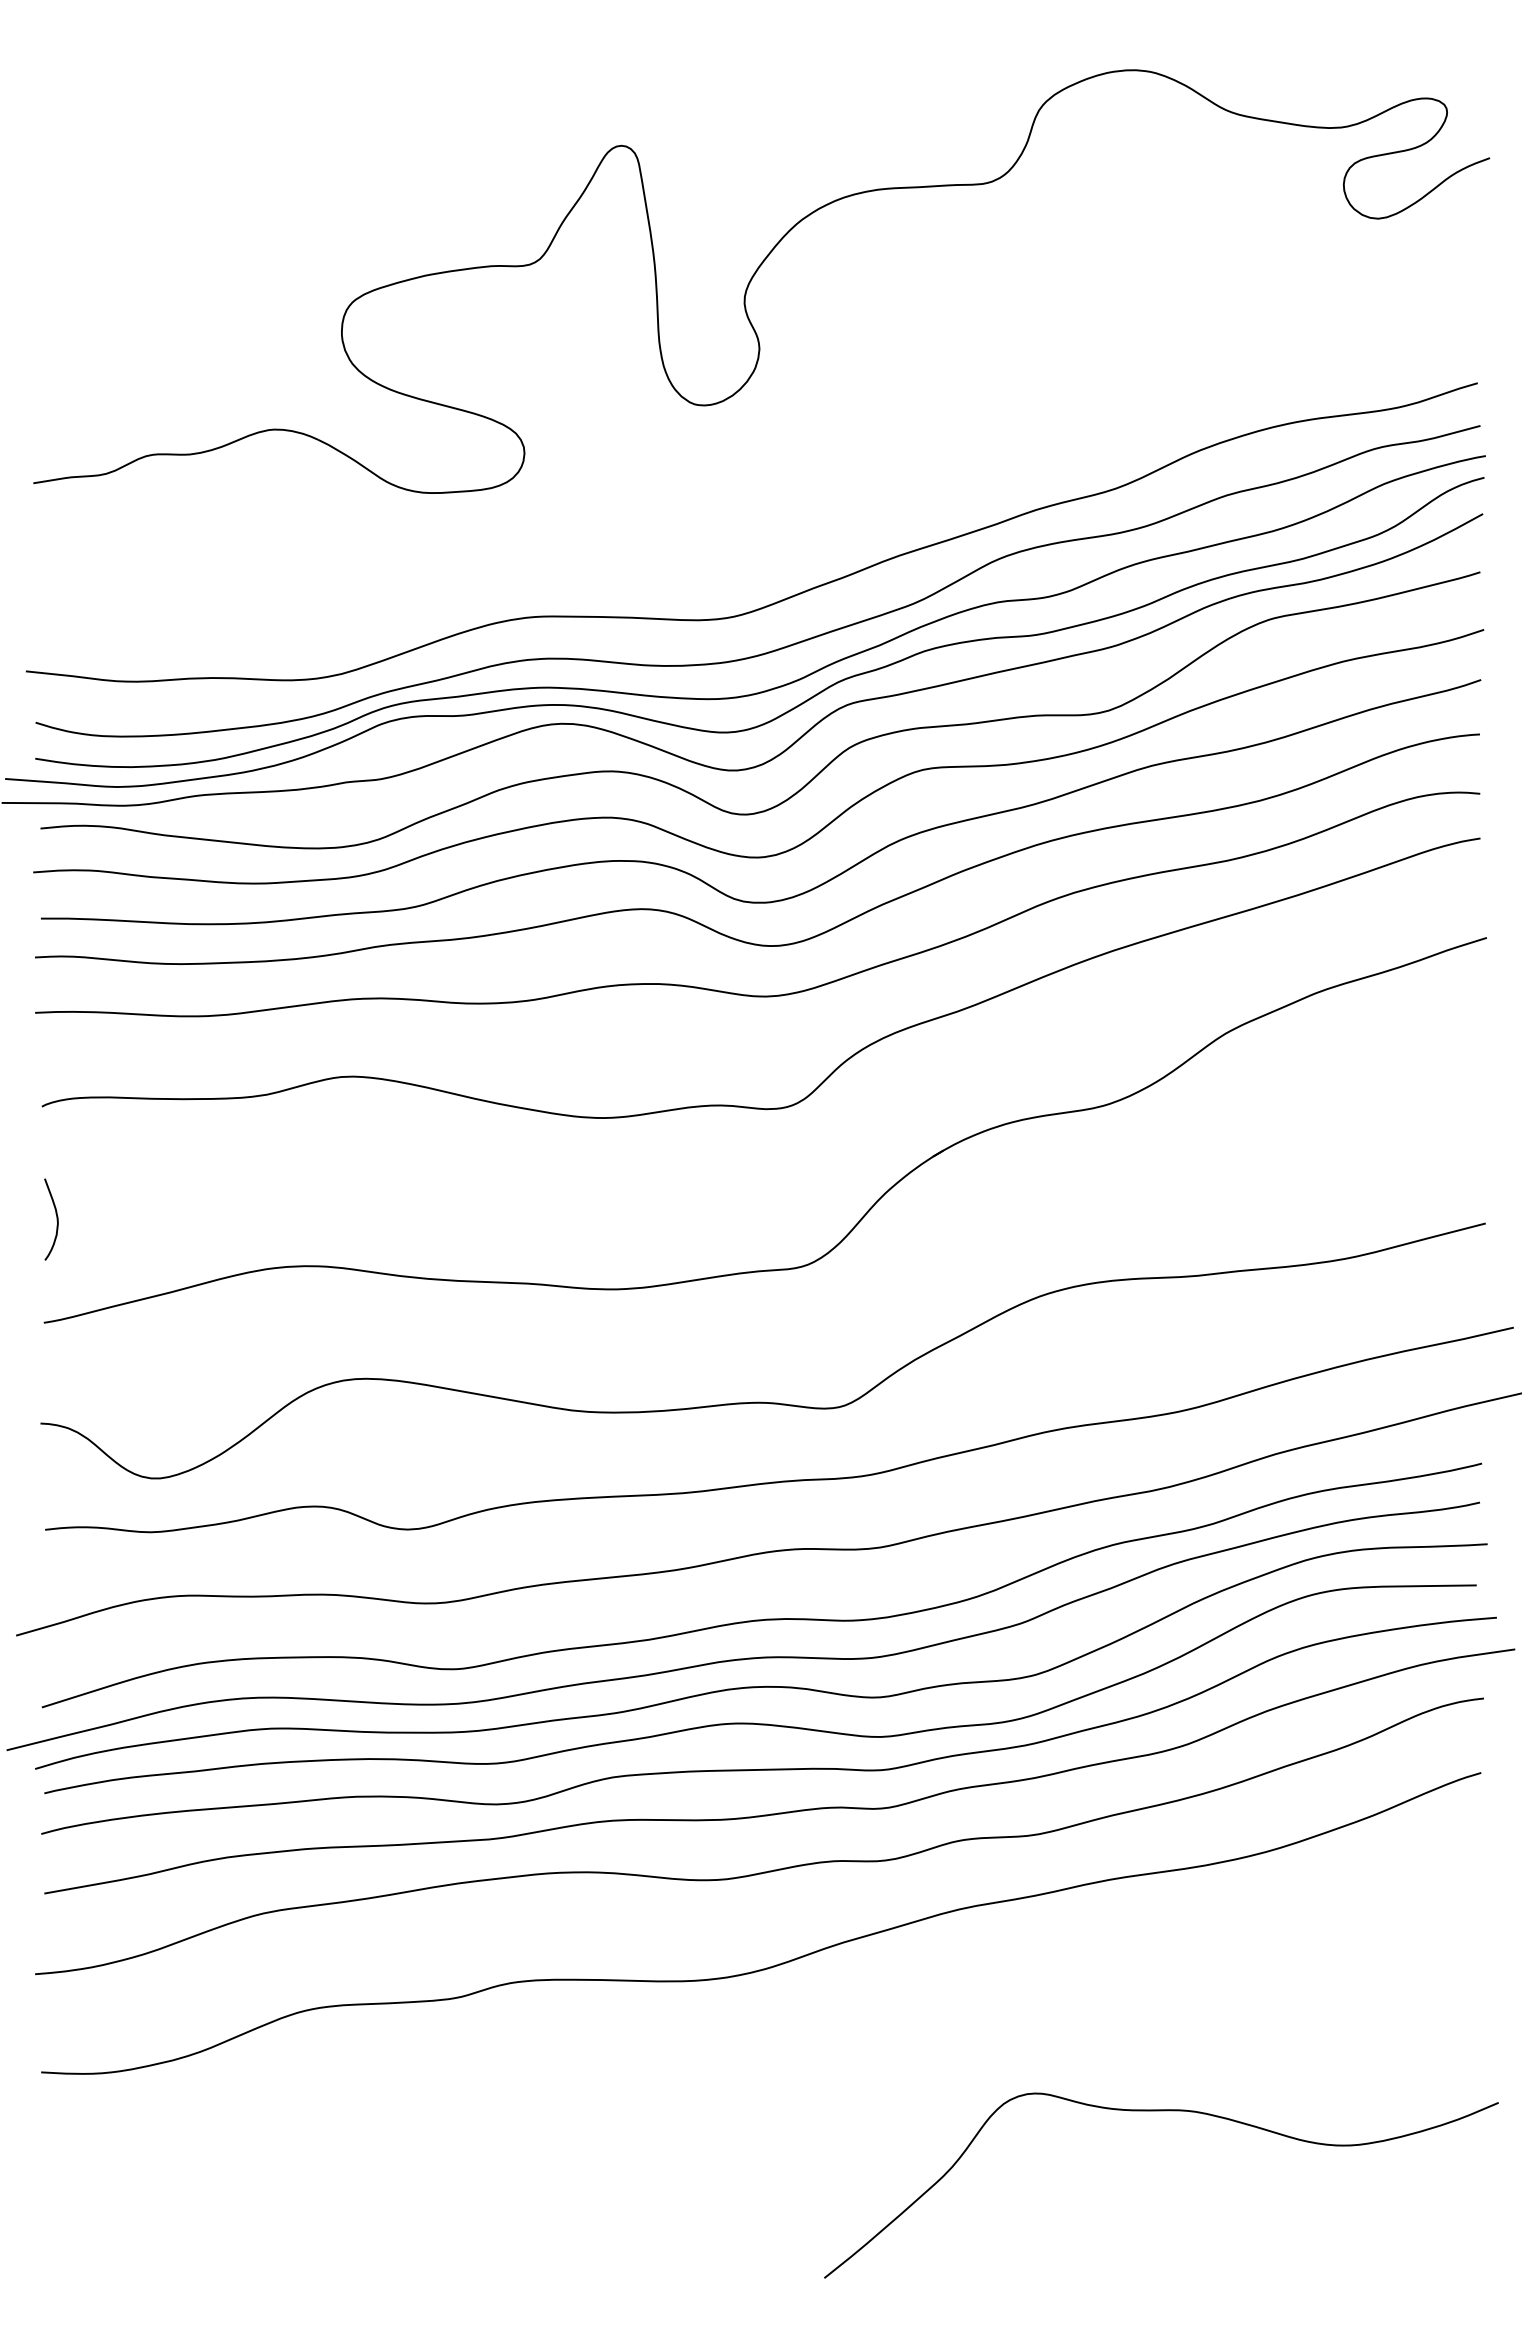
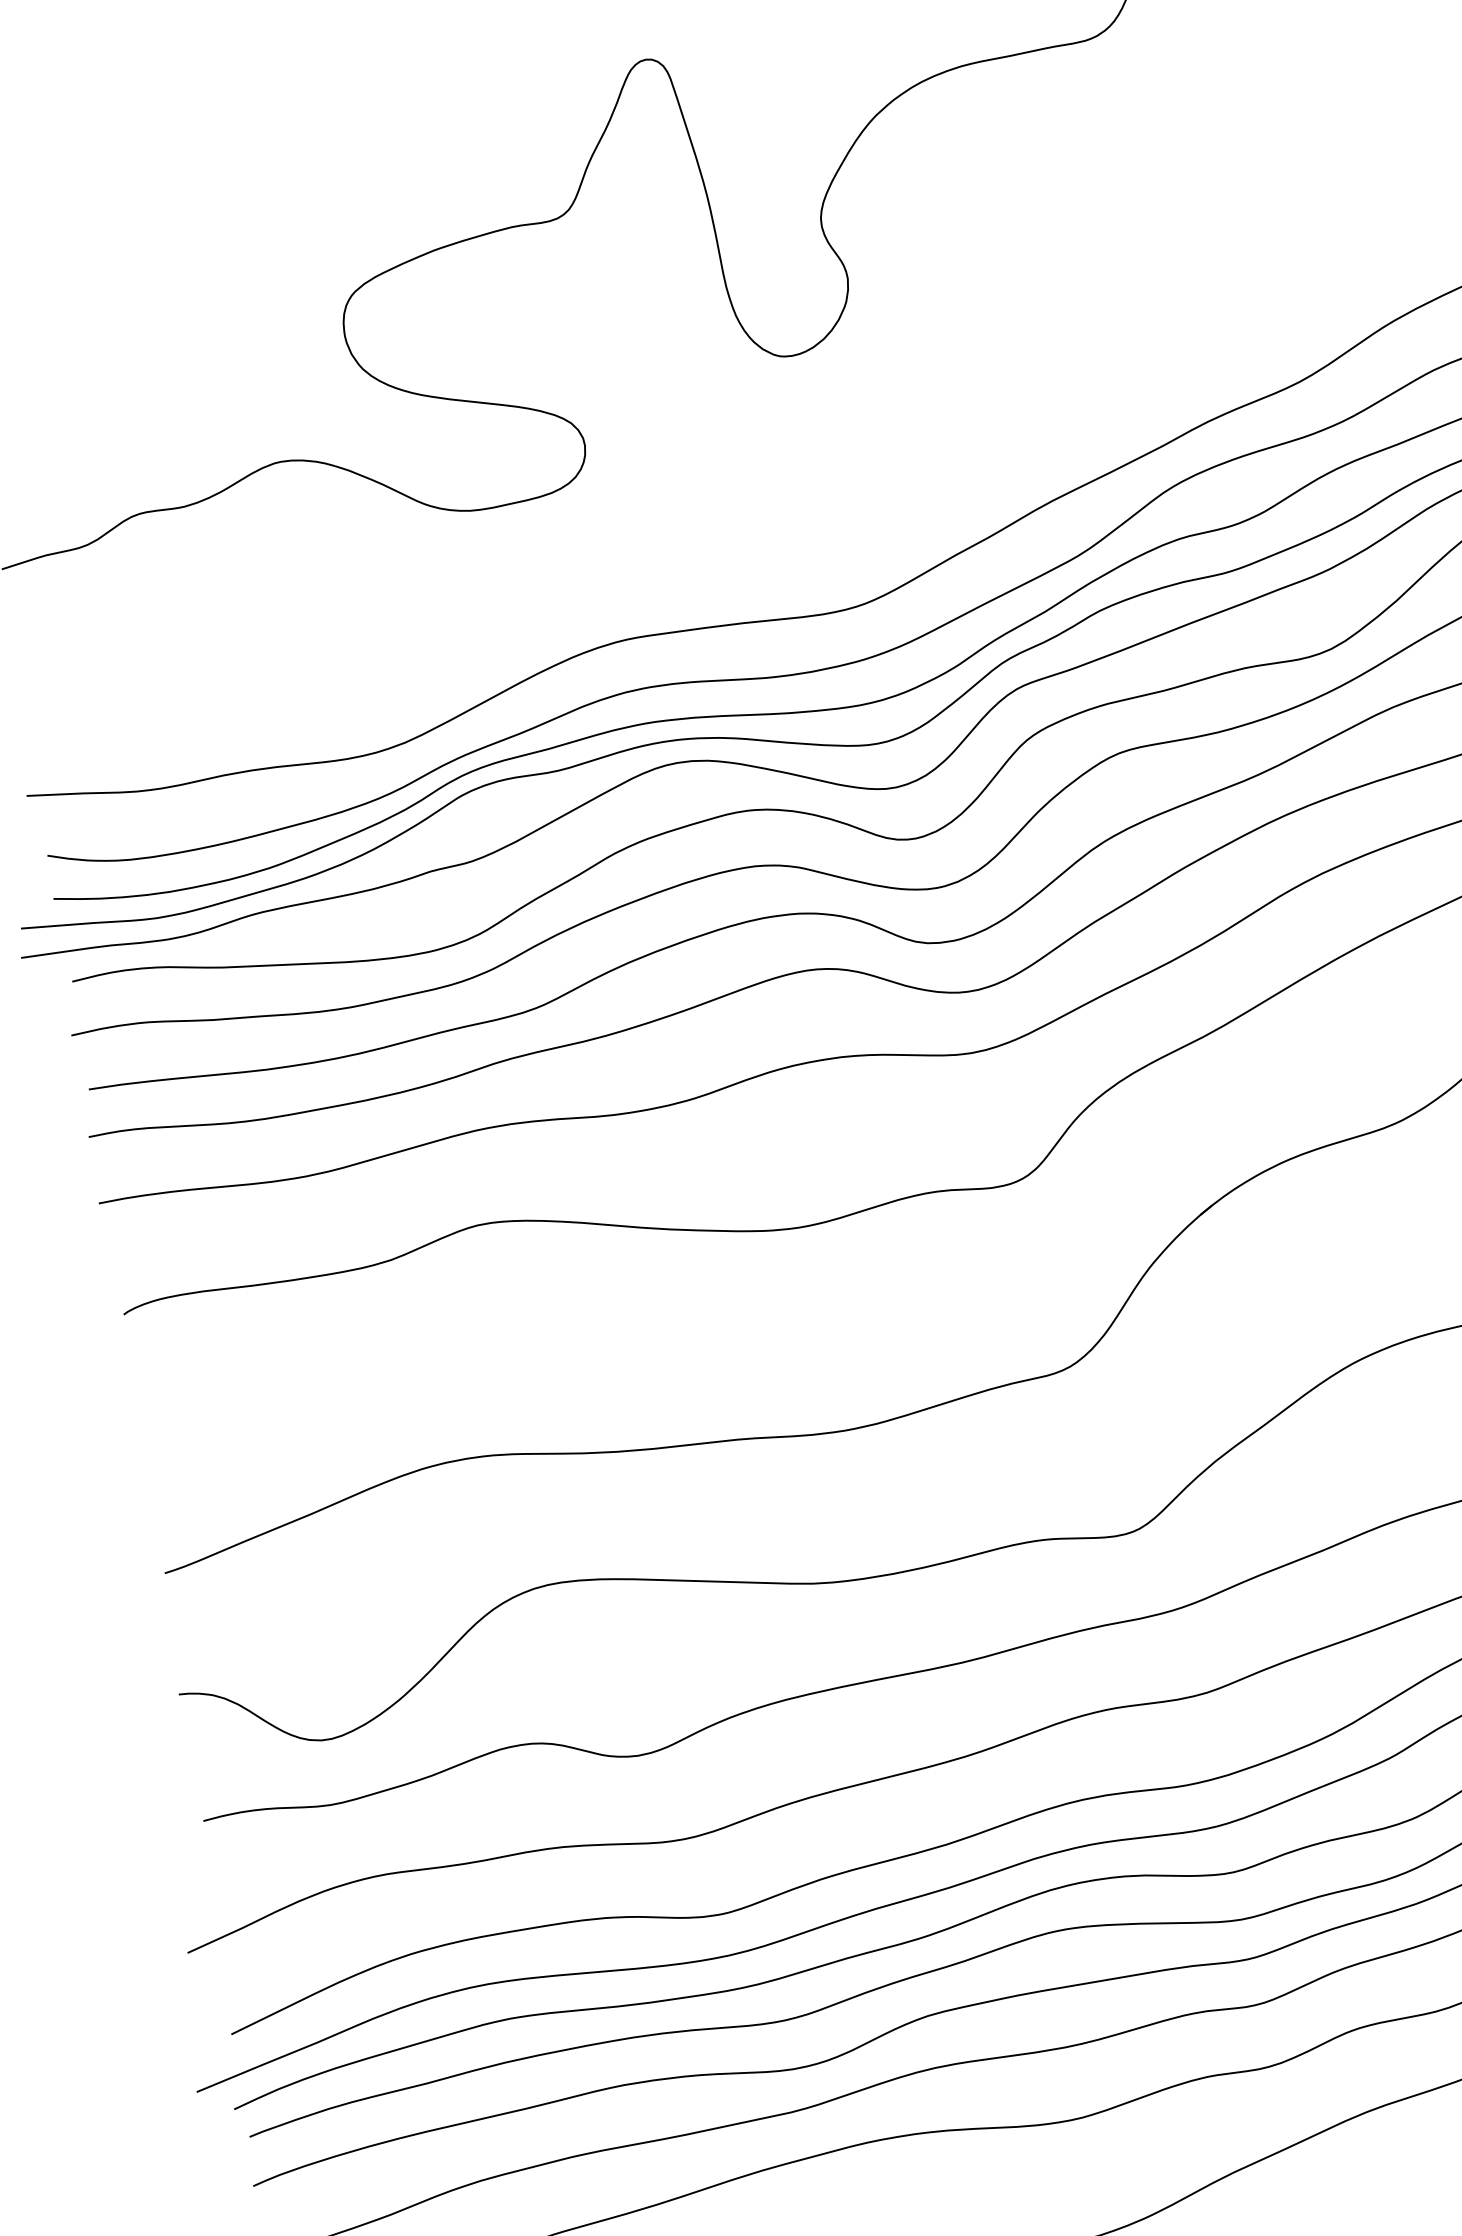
curve: (56, 1219) -> (161, 1447), removed

